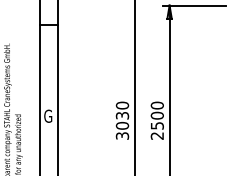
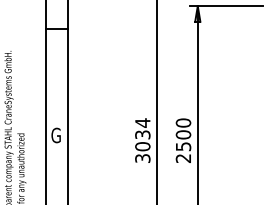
text: (122, 105) -> (142, 122), 3030 -> 3034

